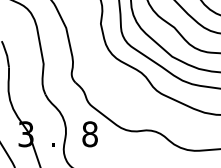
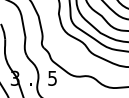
text: (89, 132) -> (52, 77), 8 -> 5

